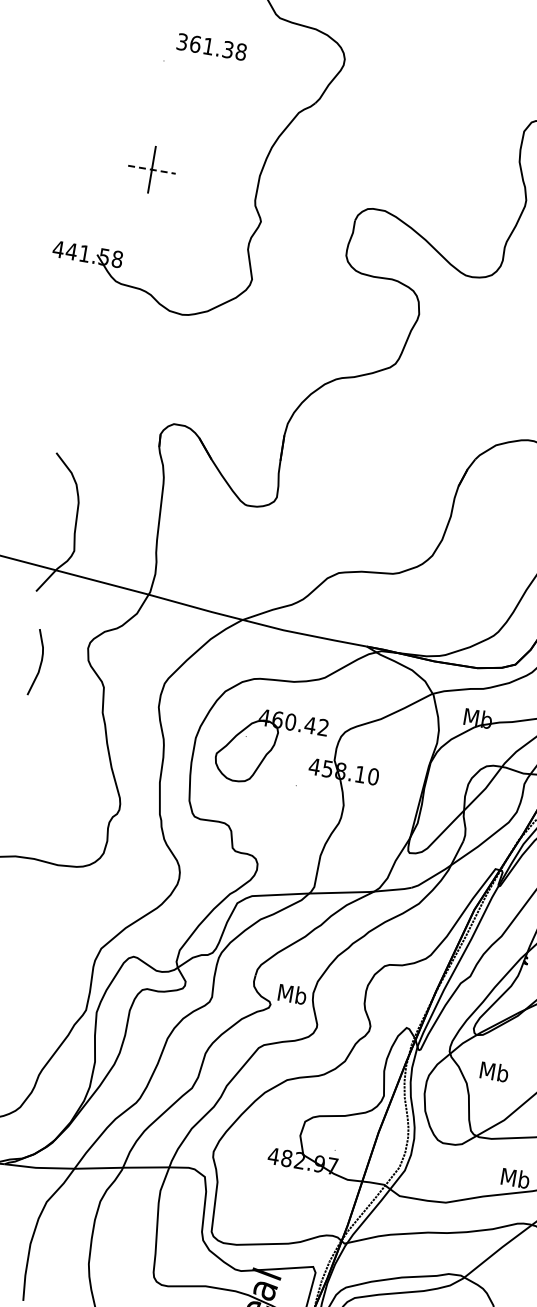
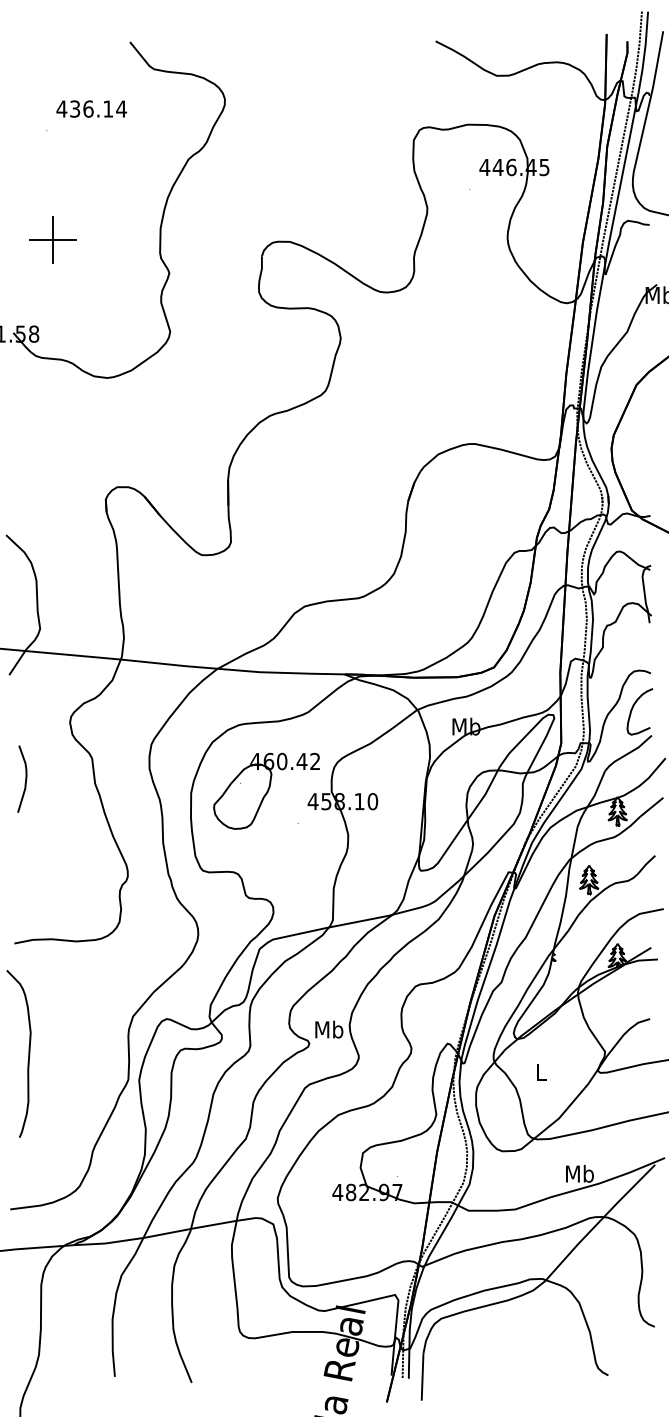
text: (211, 46) -> (91, 108), 361.38 -> 436.14
line: (152, 170) -> (53, 240), dashed -> solid
curve: (40, 662) -> (25, 778), moved
text: (494, 1071) -> (541, 1072), Mb -> L

